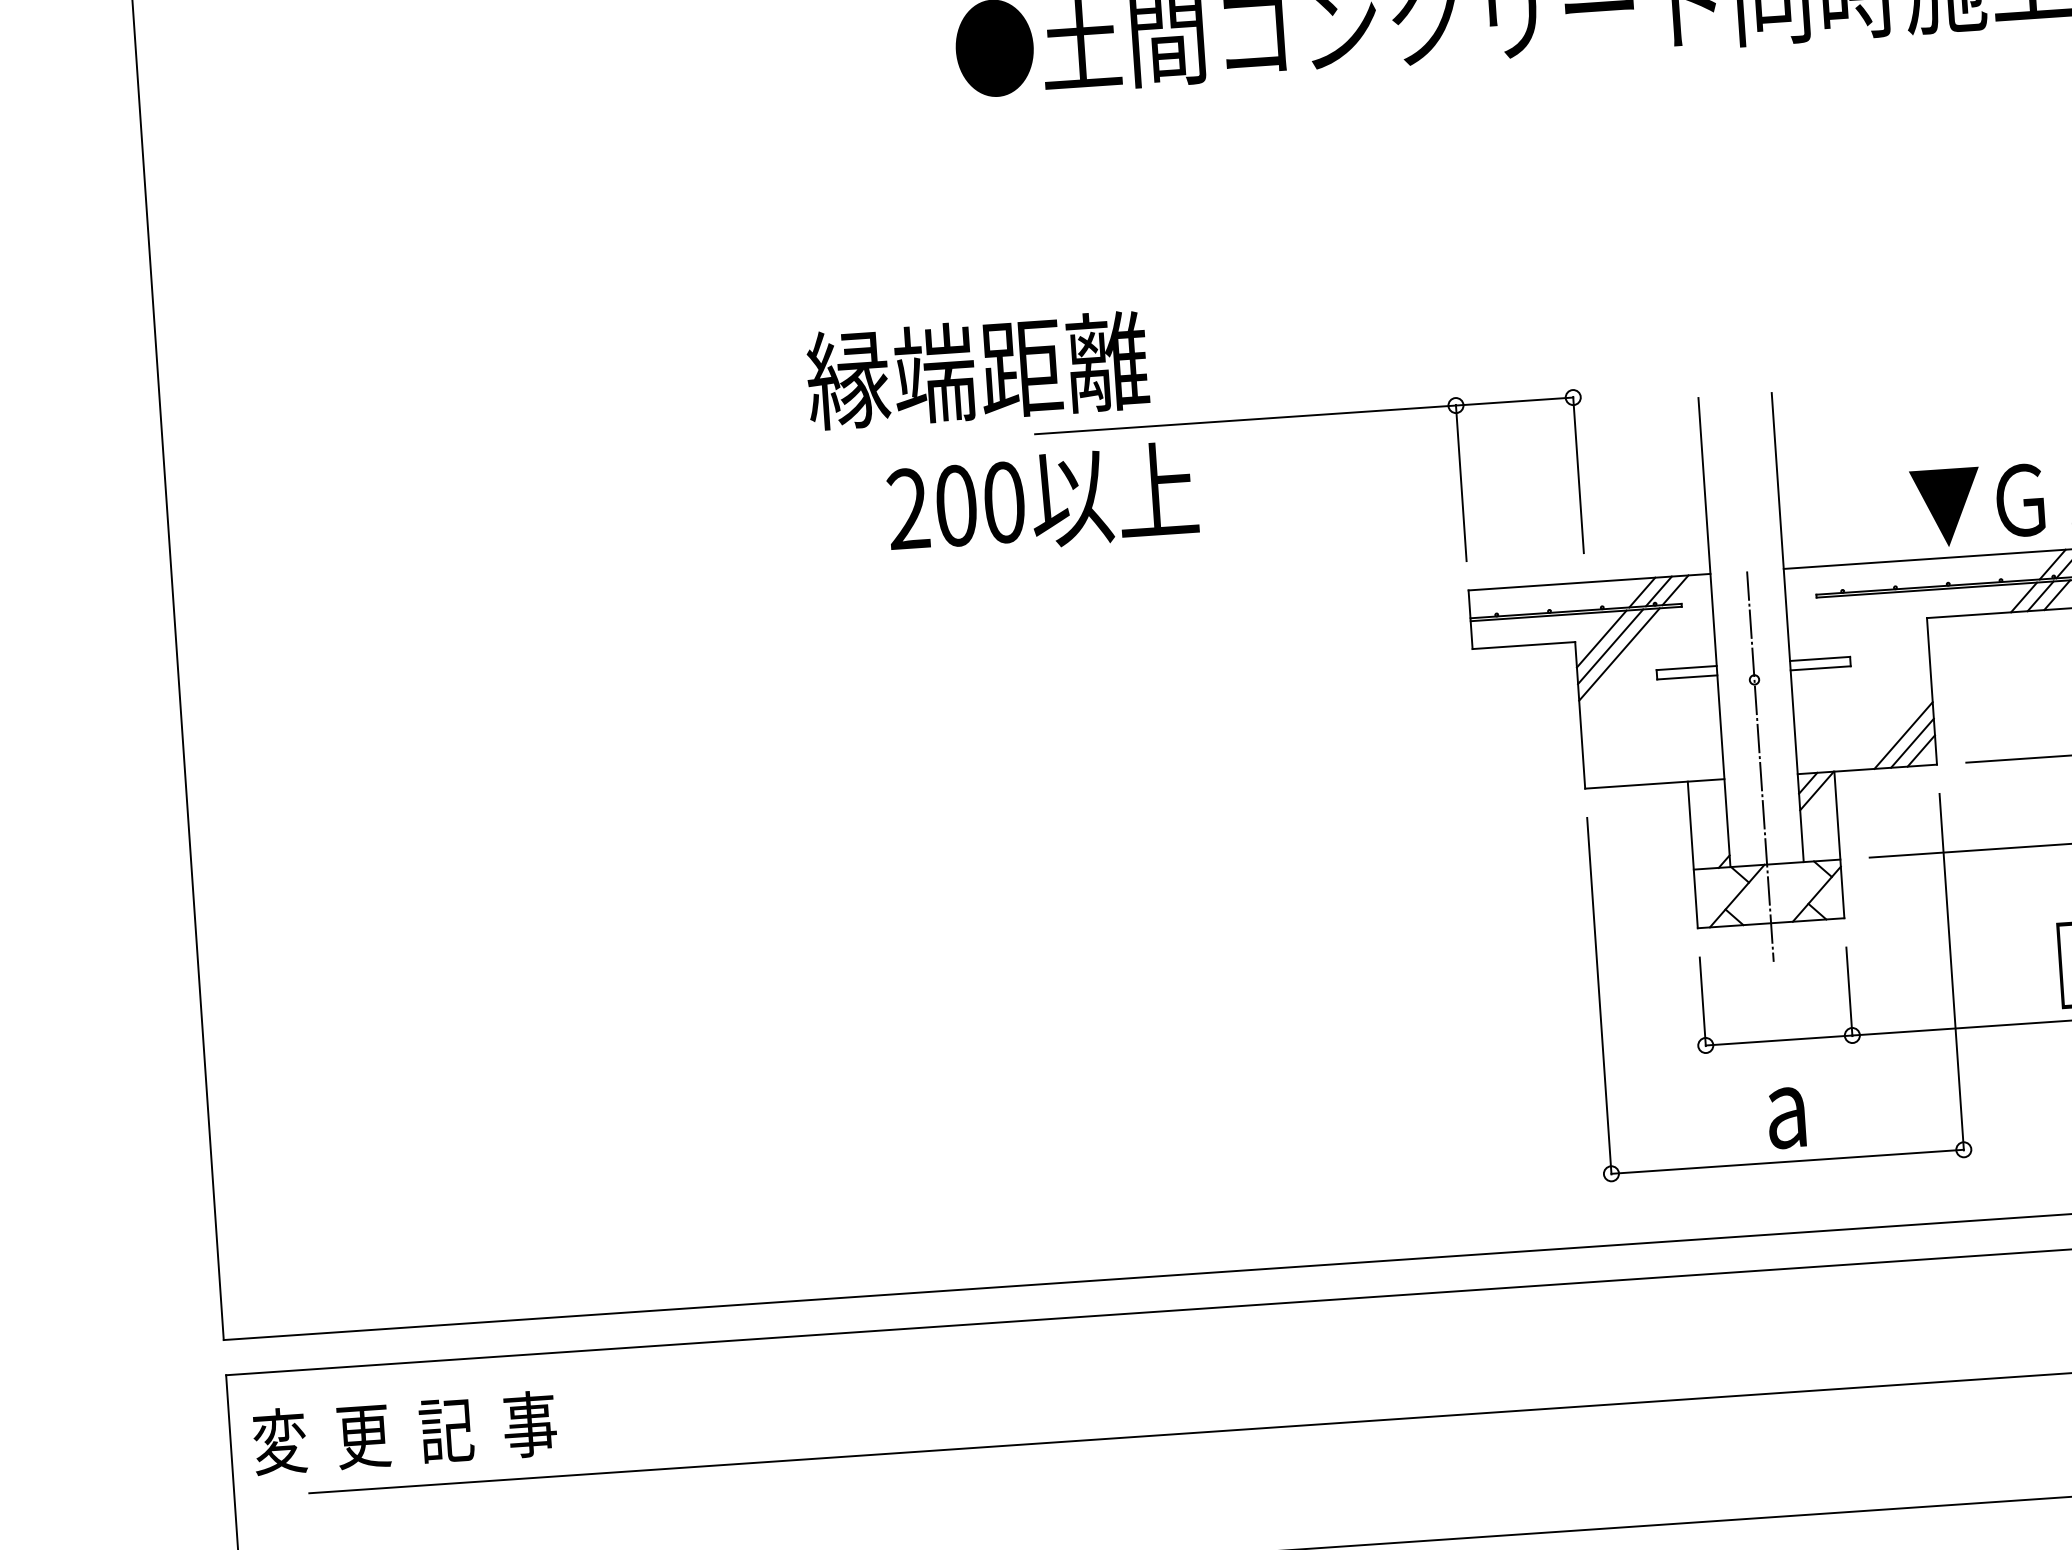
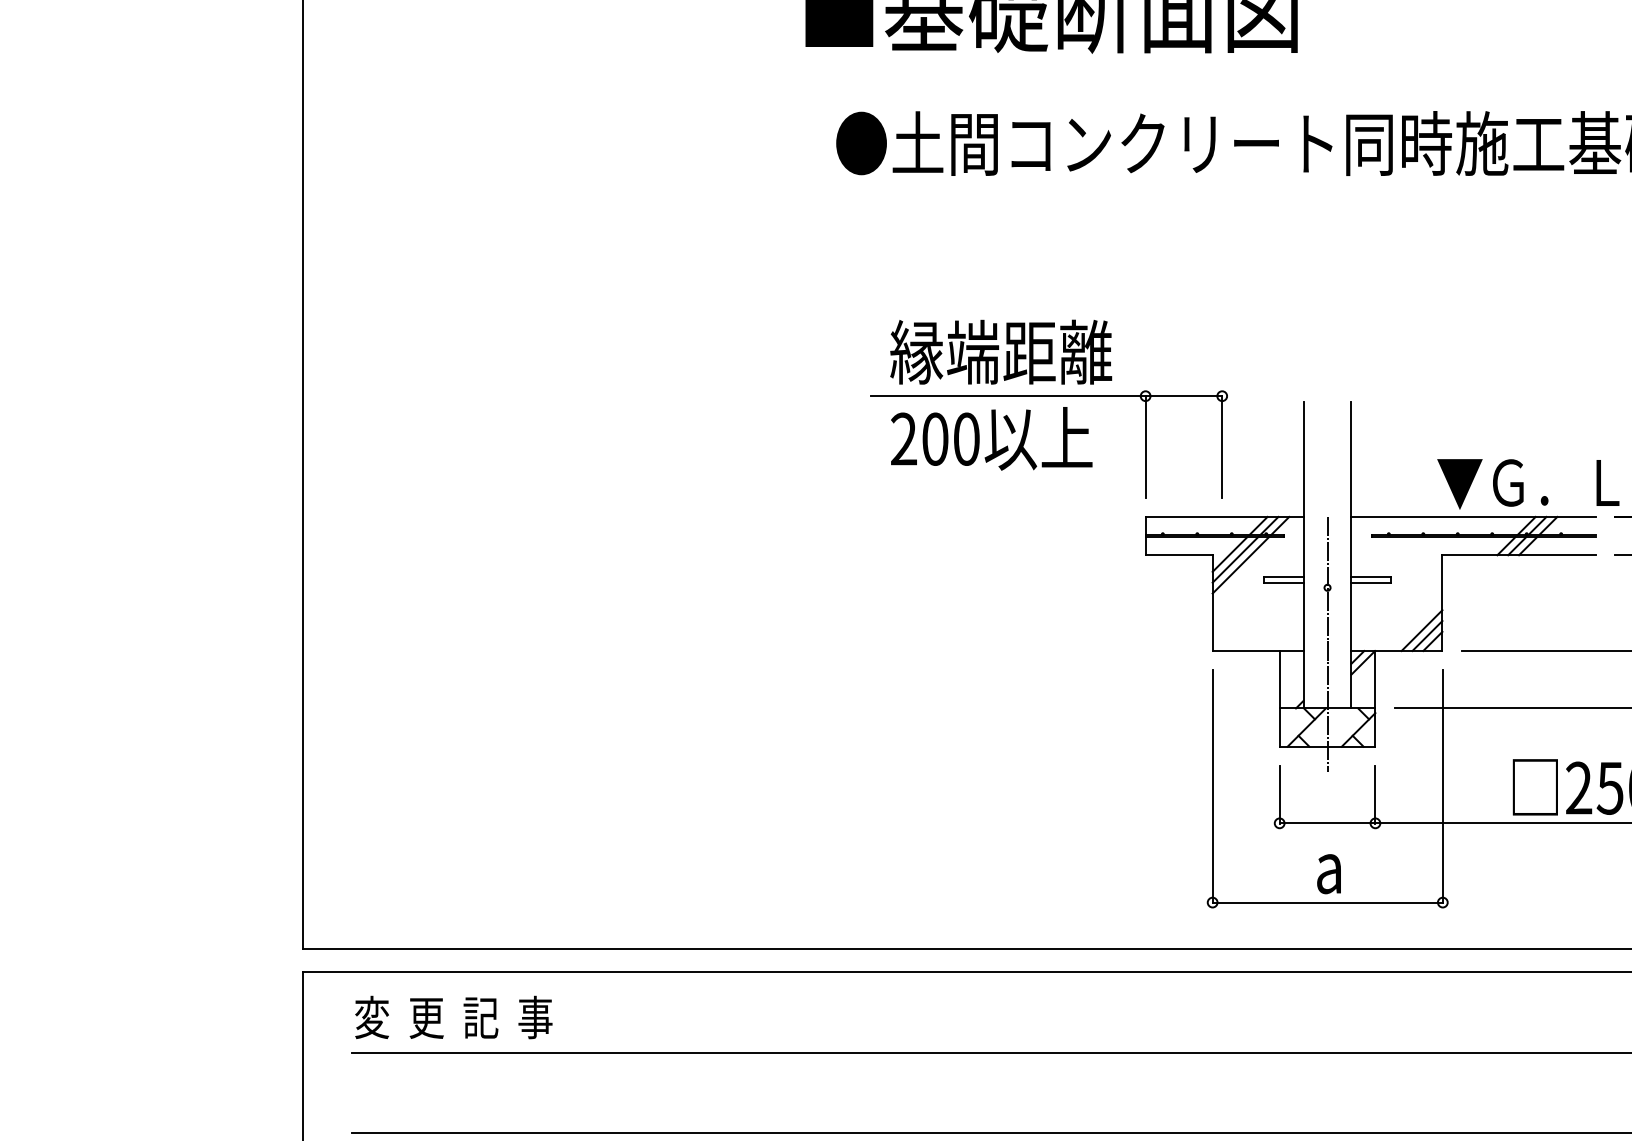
text: (978, 369) -> (1001, 351), moved
text: (1042, 498) -> (991, 438), moved
text: (404, 1432) -> (453, 1017), moved

